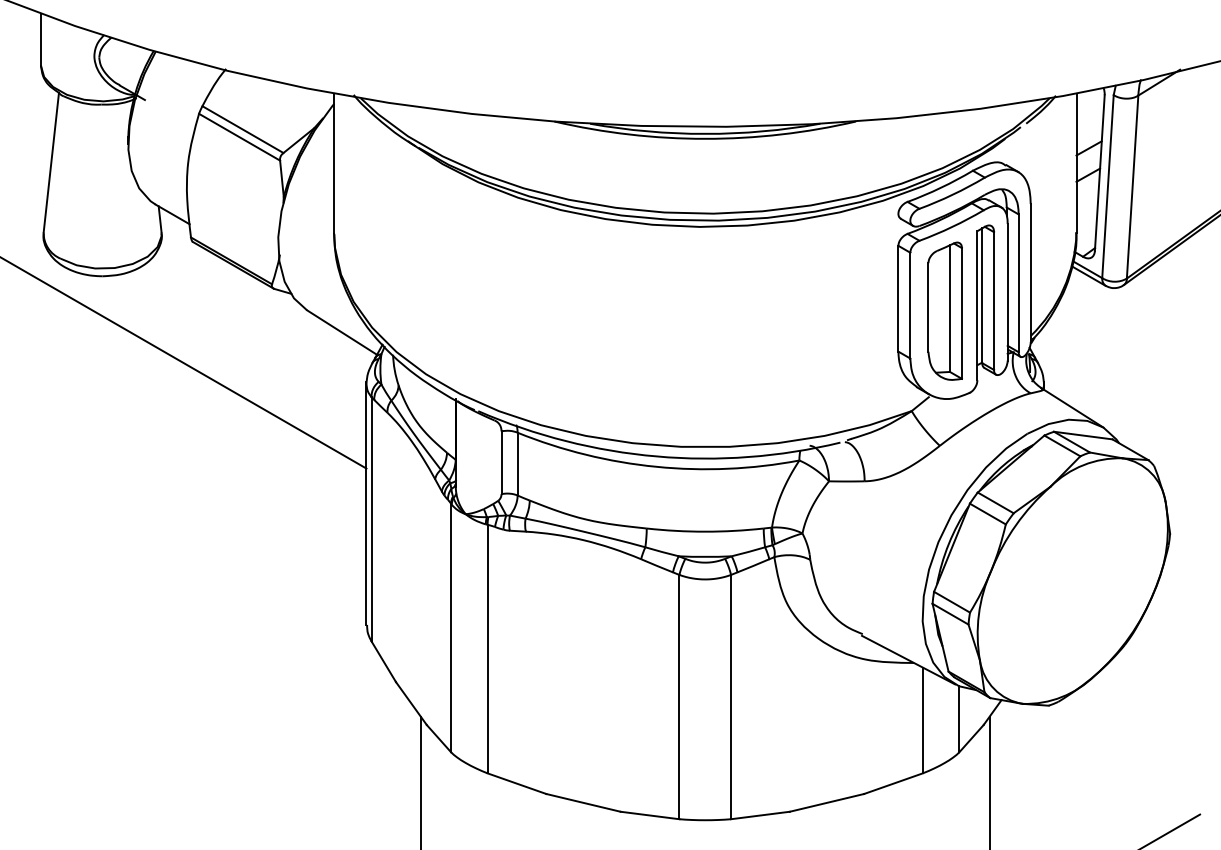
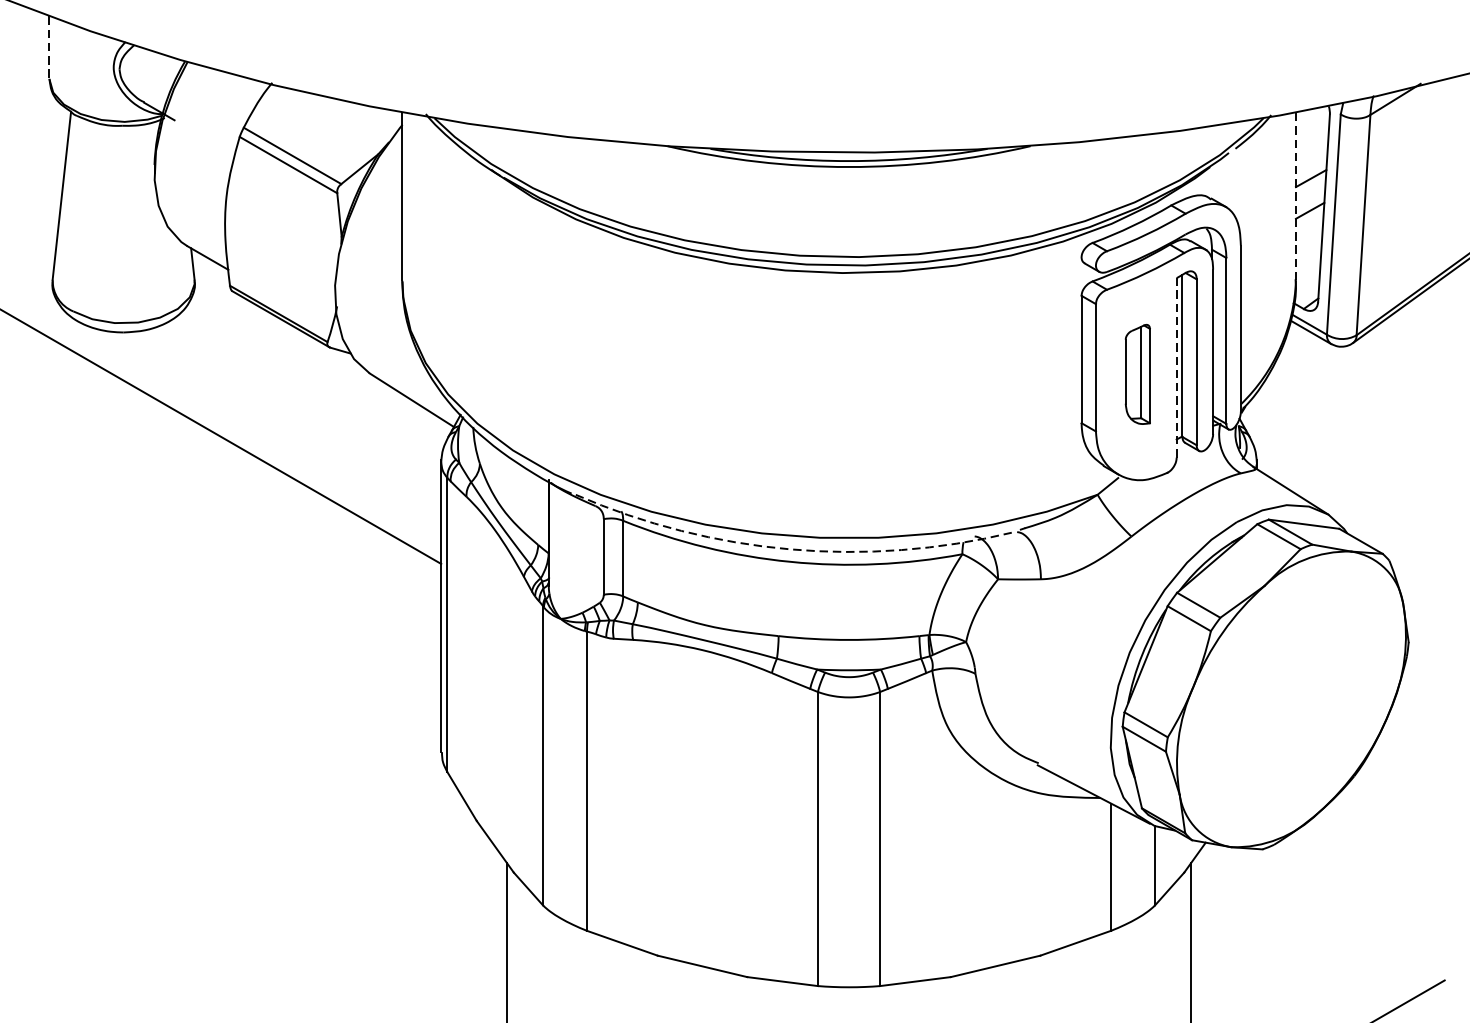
line: (41, 40) -> (50, 48), solid -> dashed
line: (1076, 163) -> (1295, 196), solid -> dashed
line: (977, 305) -> (1176, 367), solid -> dashed
part: (944, 310) -> (1137, 373), size x0.6
arc: (656, 456) -> (790, 549), solid -> dashed

